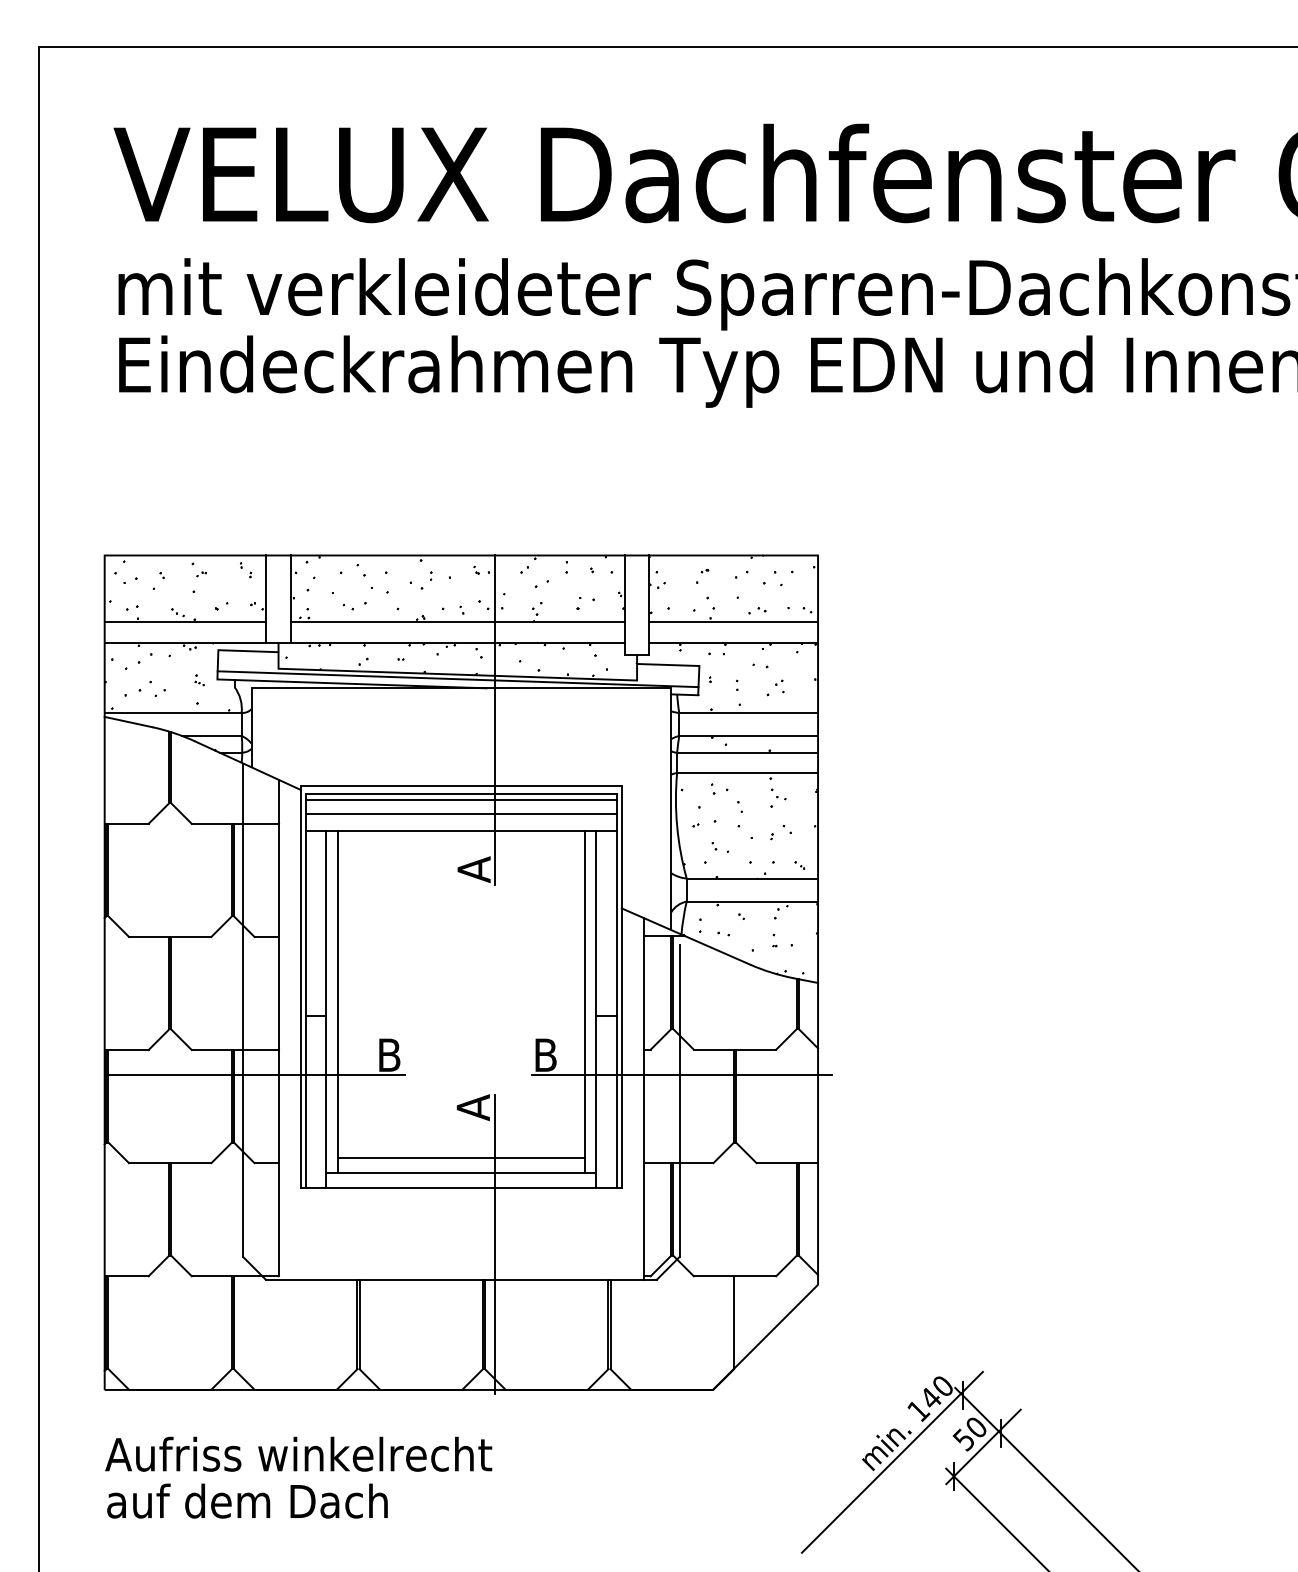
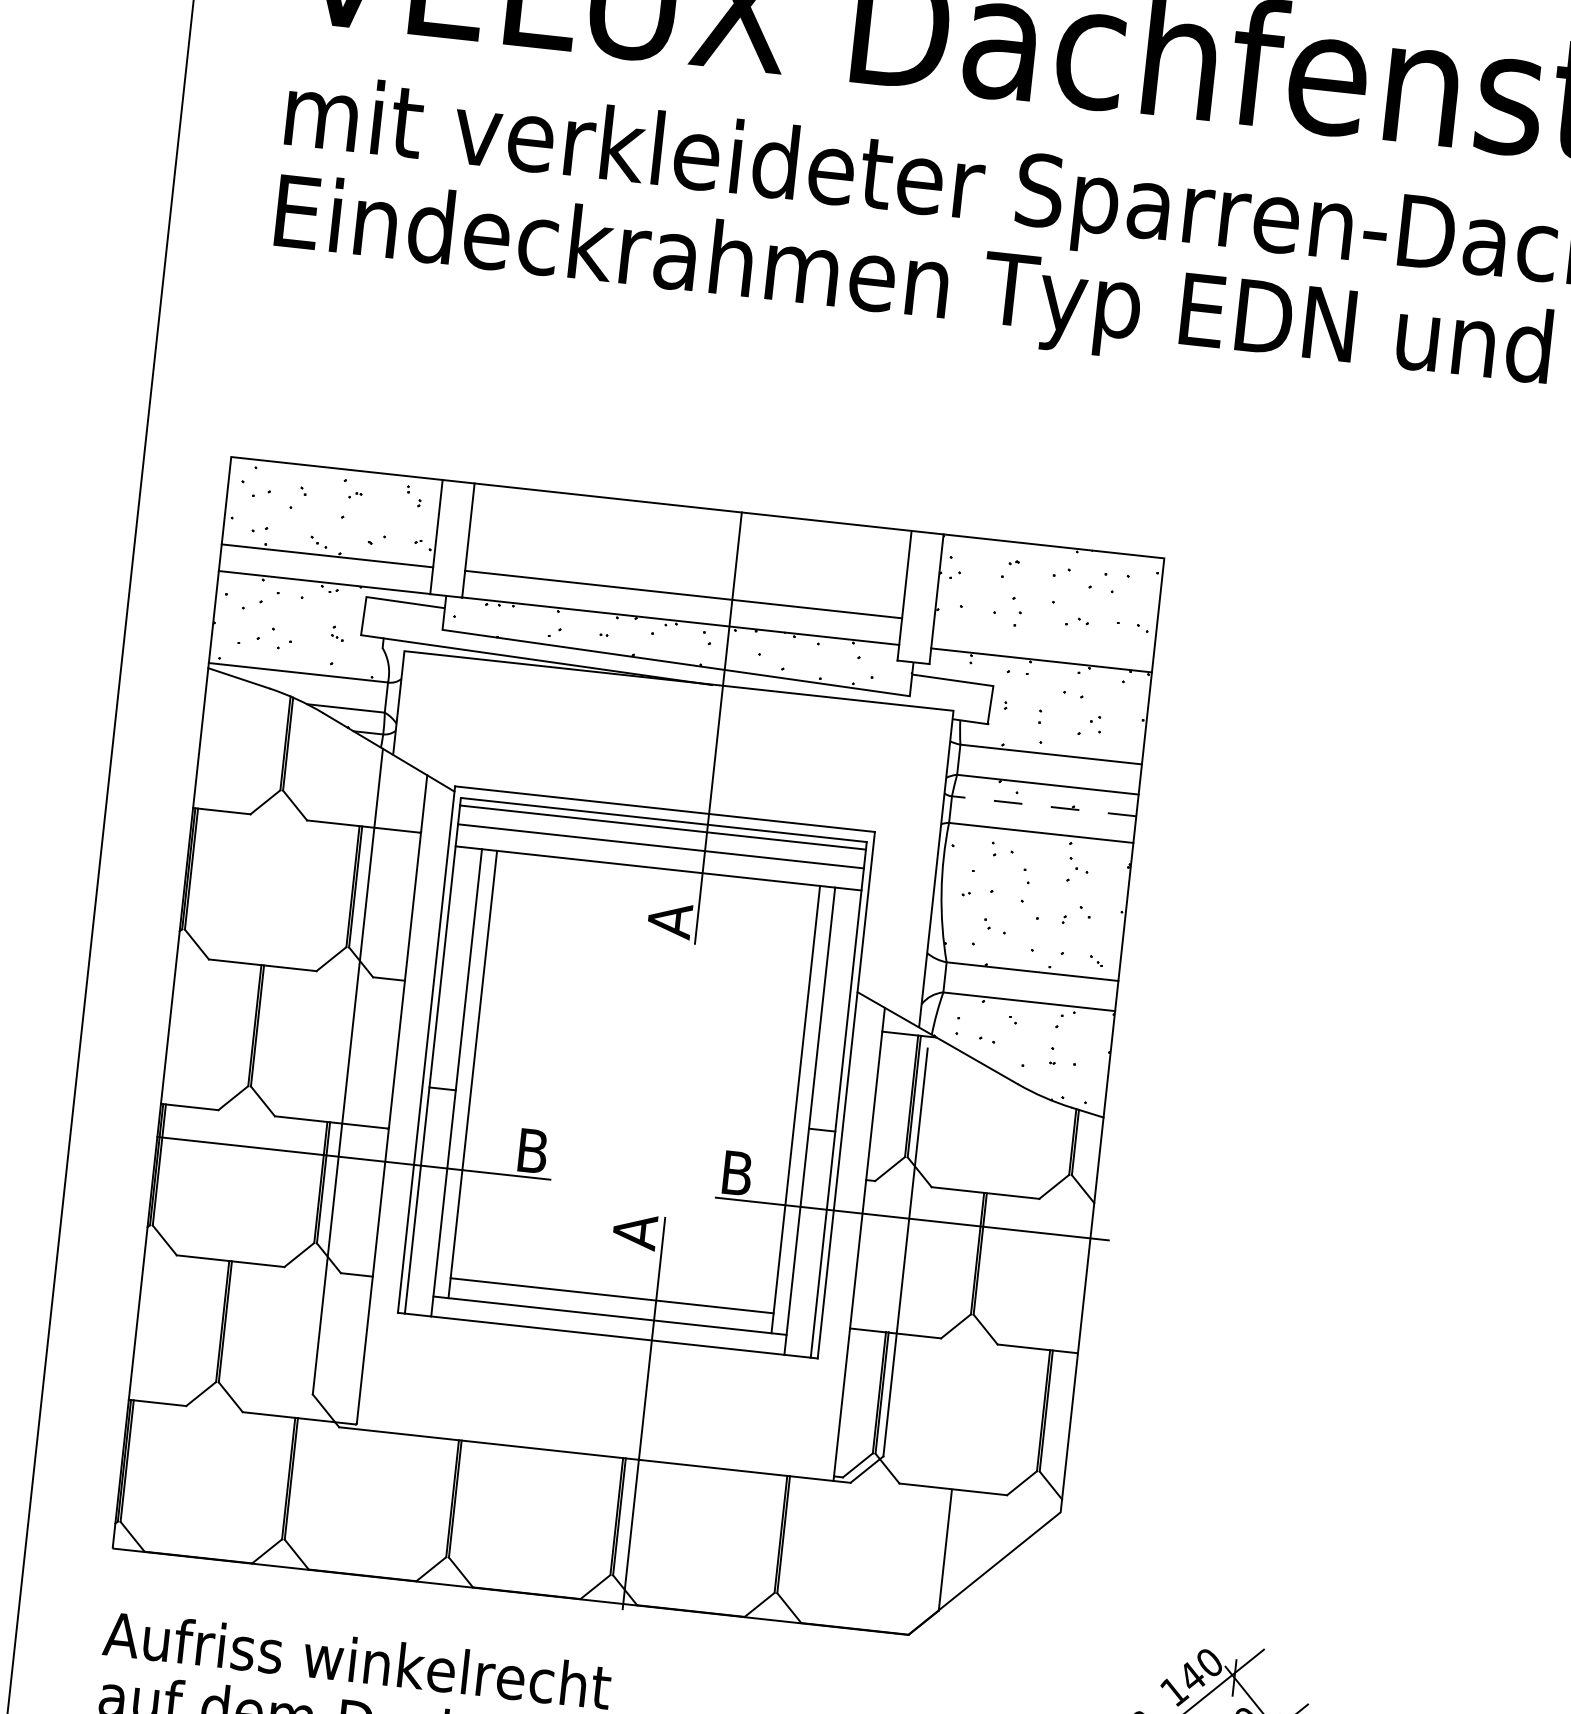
hatch: (458, 589) -> (689, 551), removed
line: (733, 622) -> (1044, 634), removed
line: (457, 679) -> (675, 669), removed
line: (747, 752) -> (1044, 806), solid -> dashed

